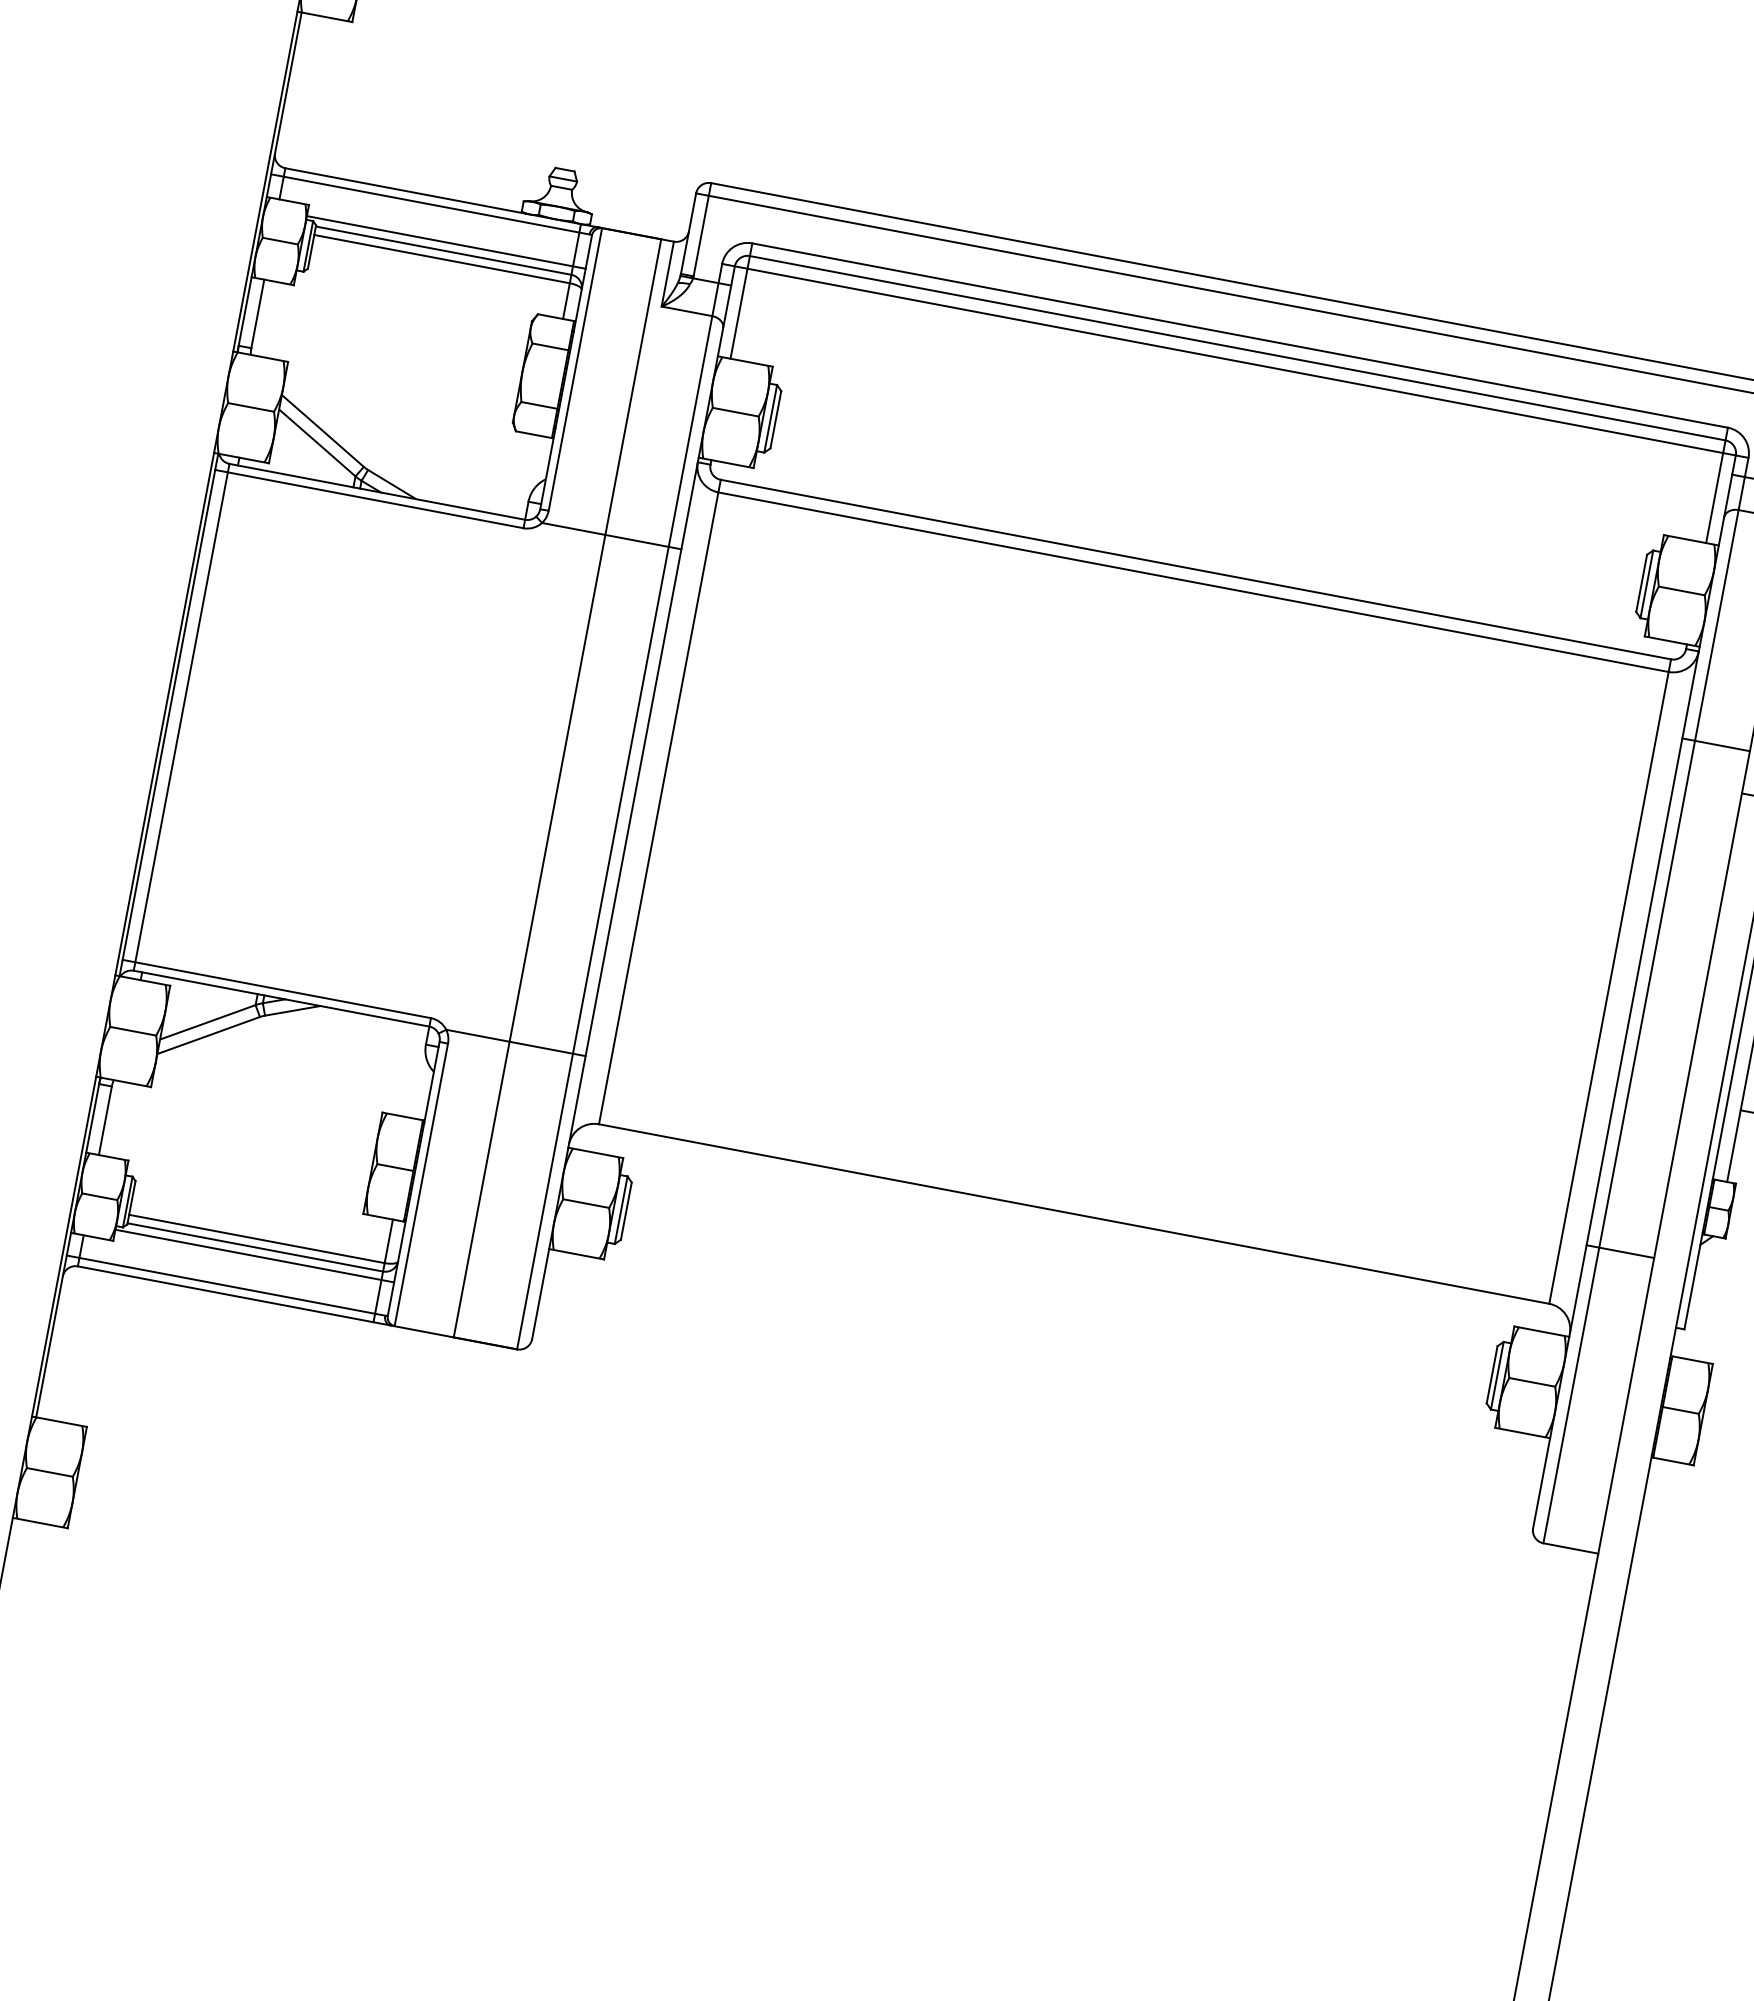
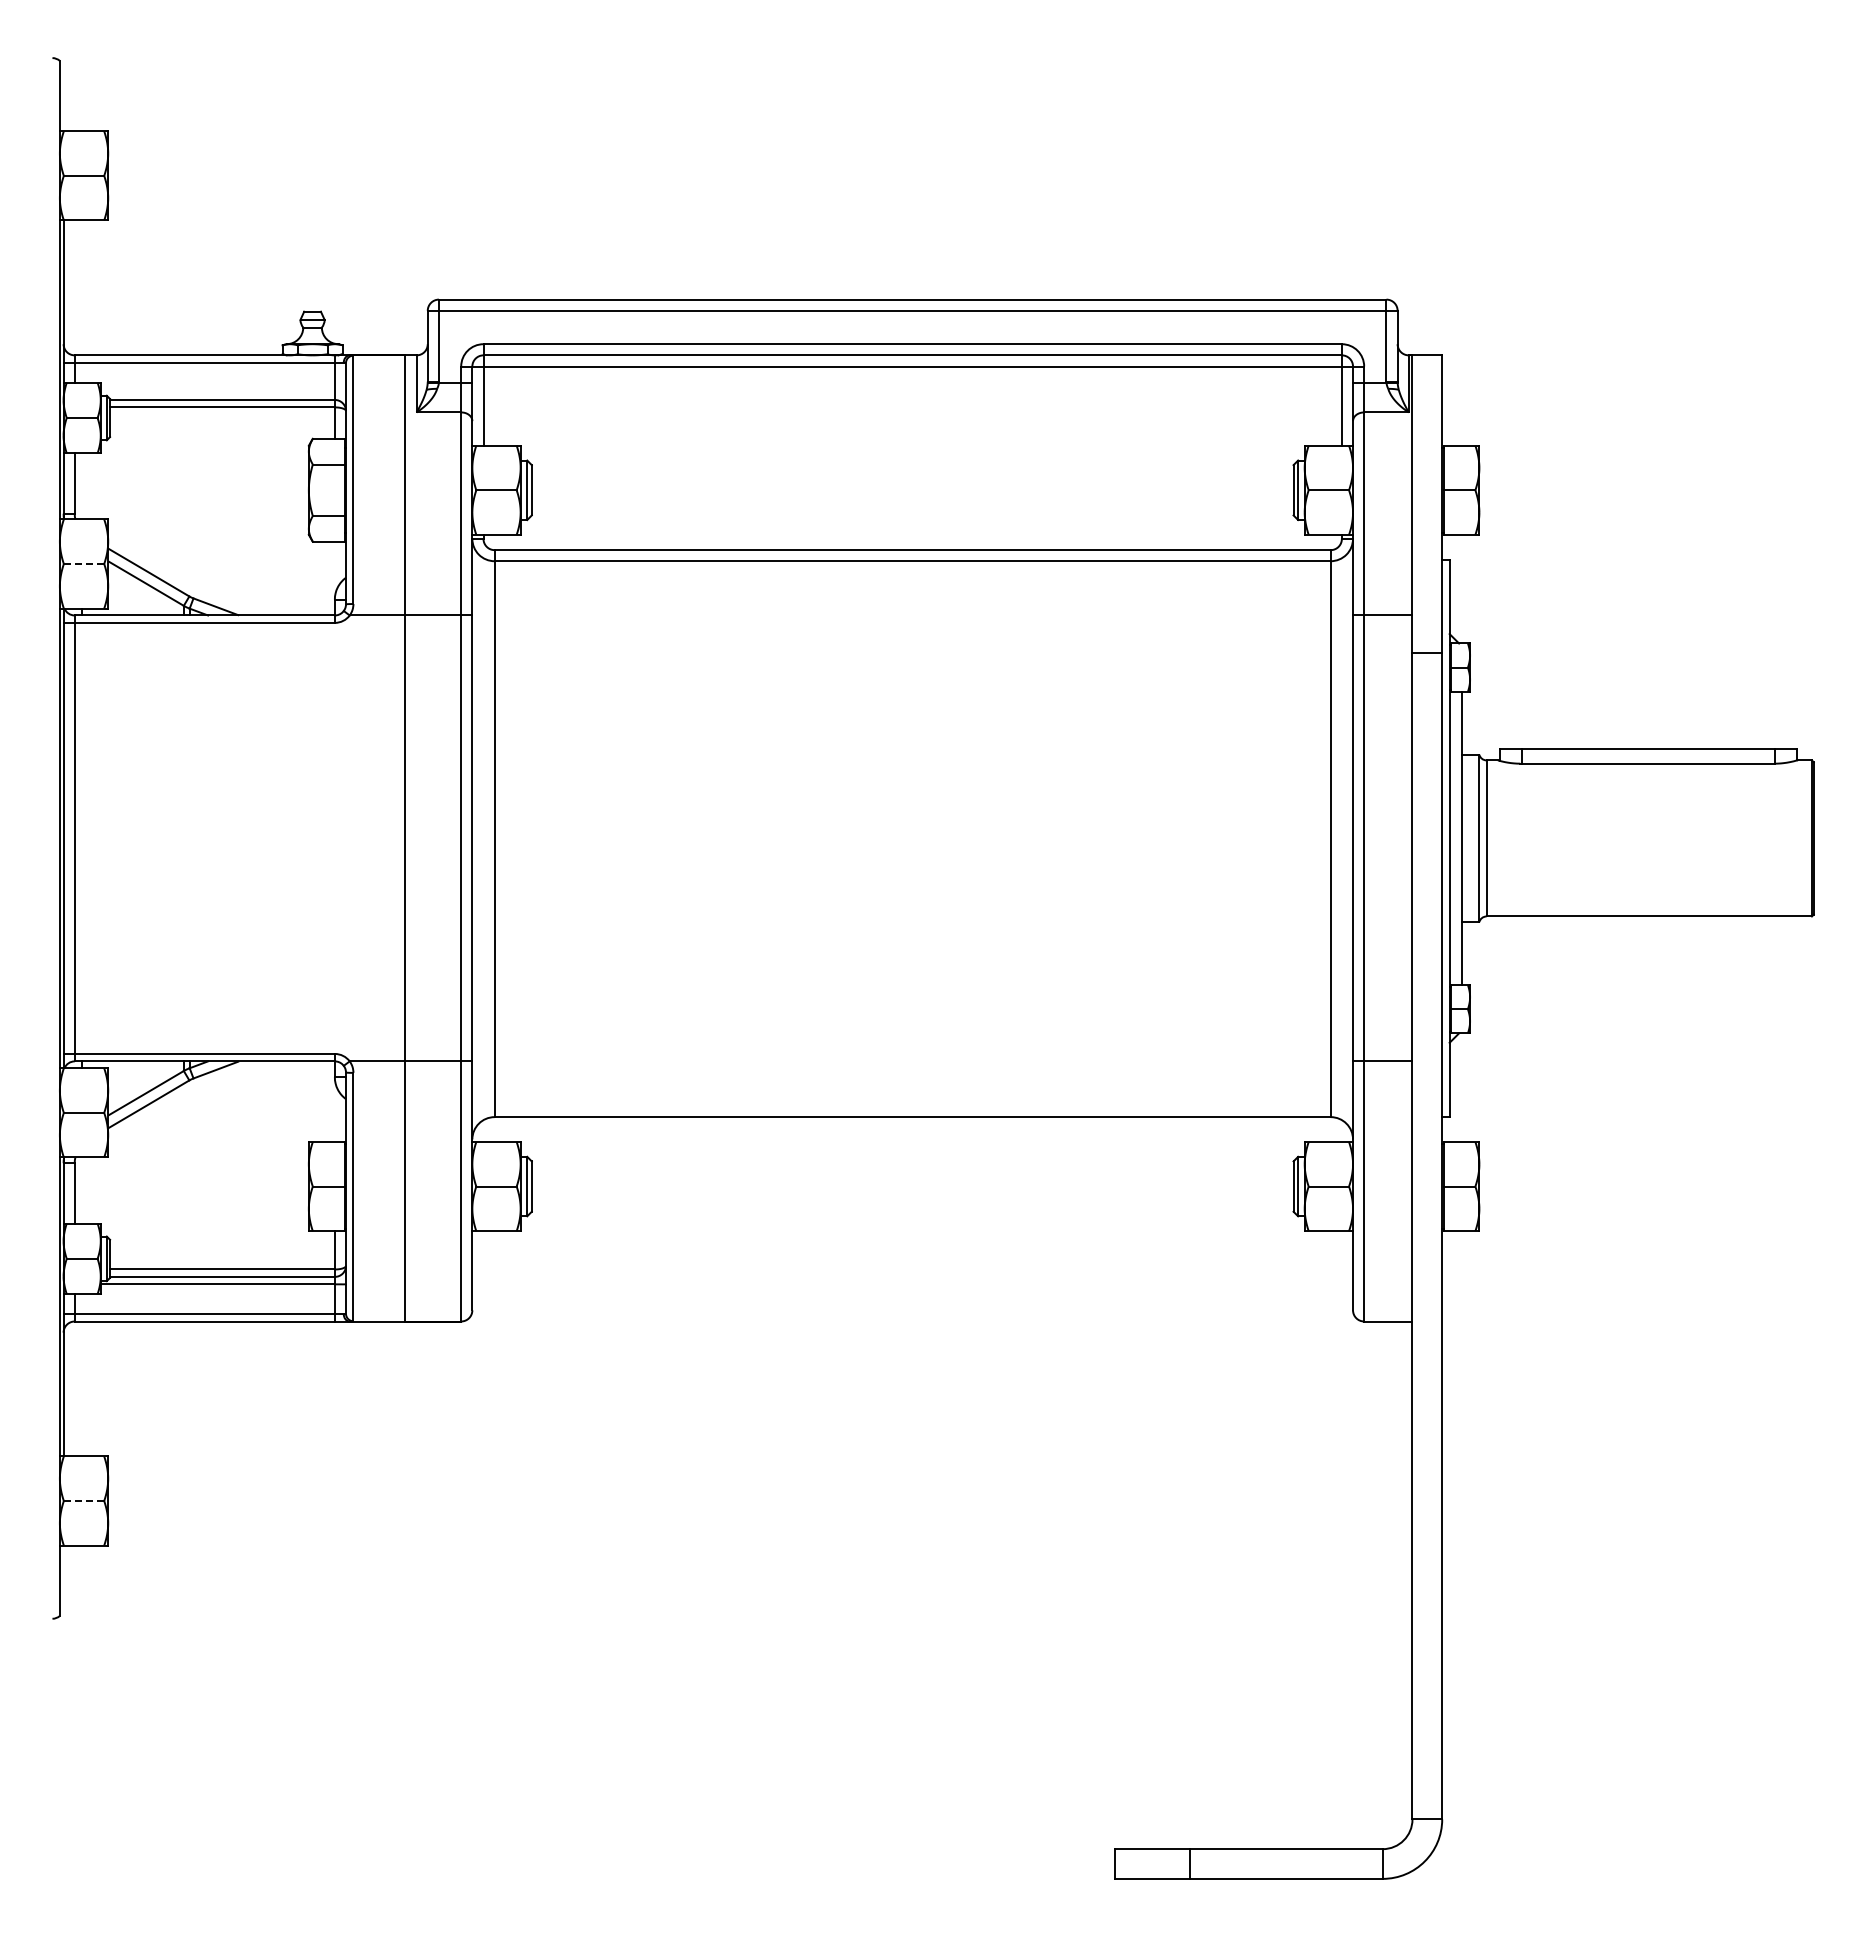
line: (446, 242) -> (223, 392), removed
line: (250, 407) -> (83, 564), solid -> dashed
line: (49, 1472) -> (83, 1501), solid -> dashed

